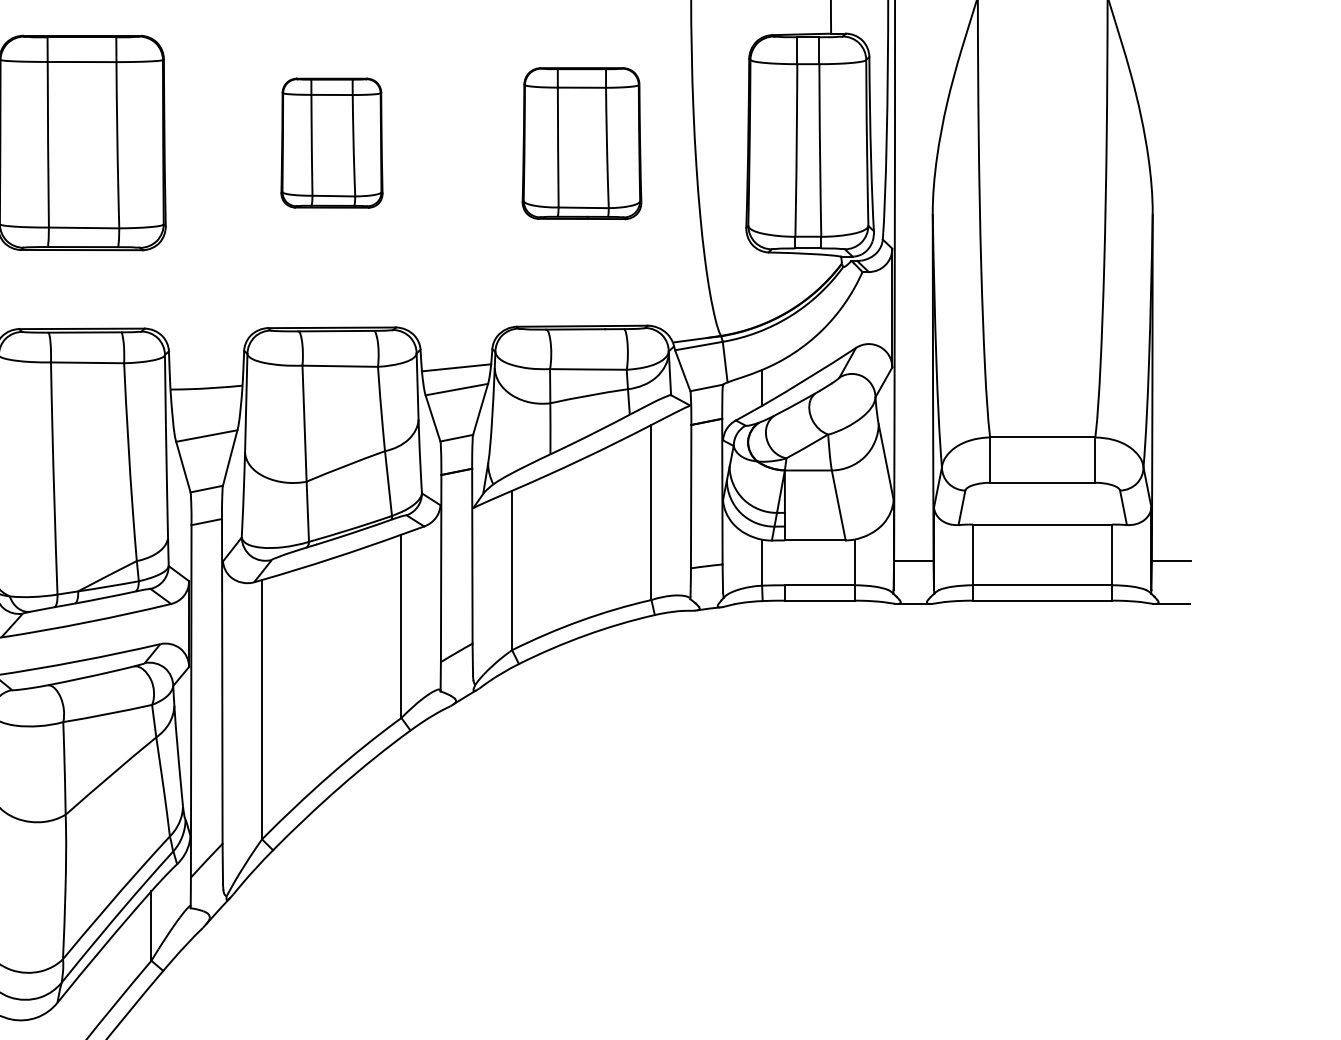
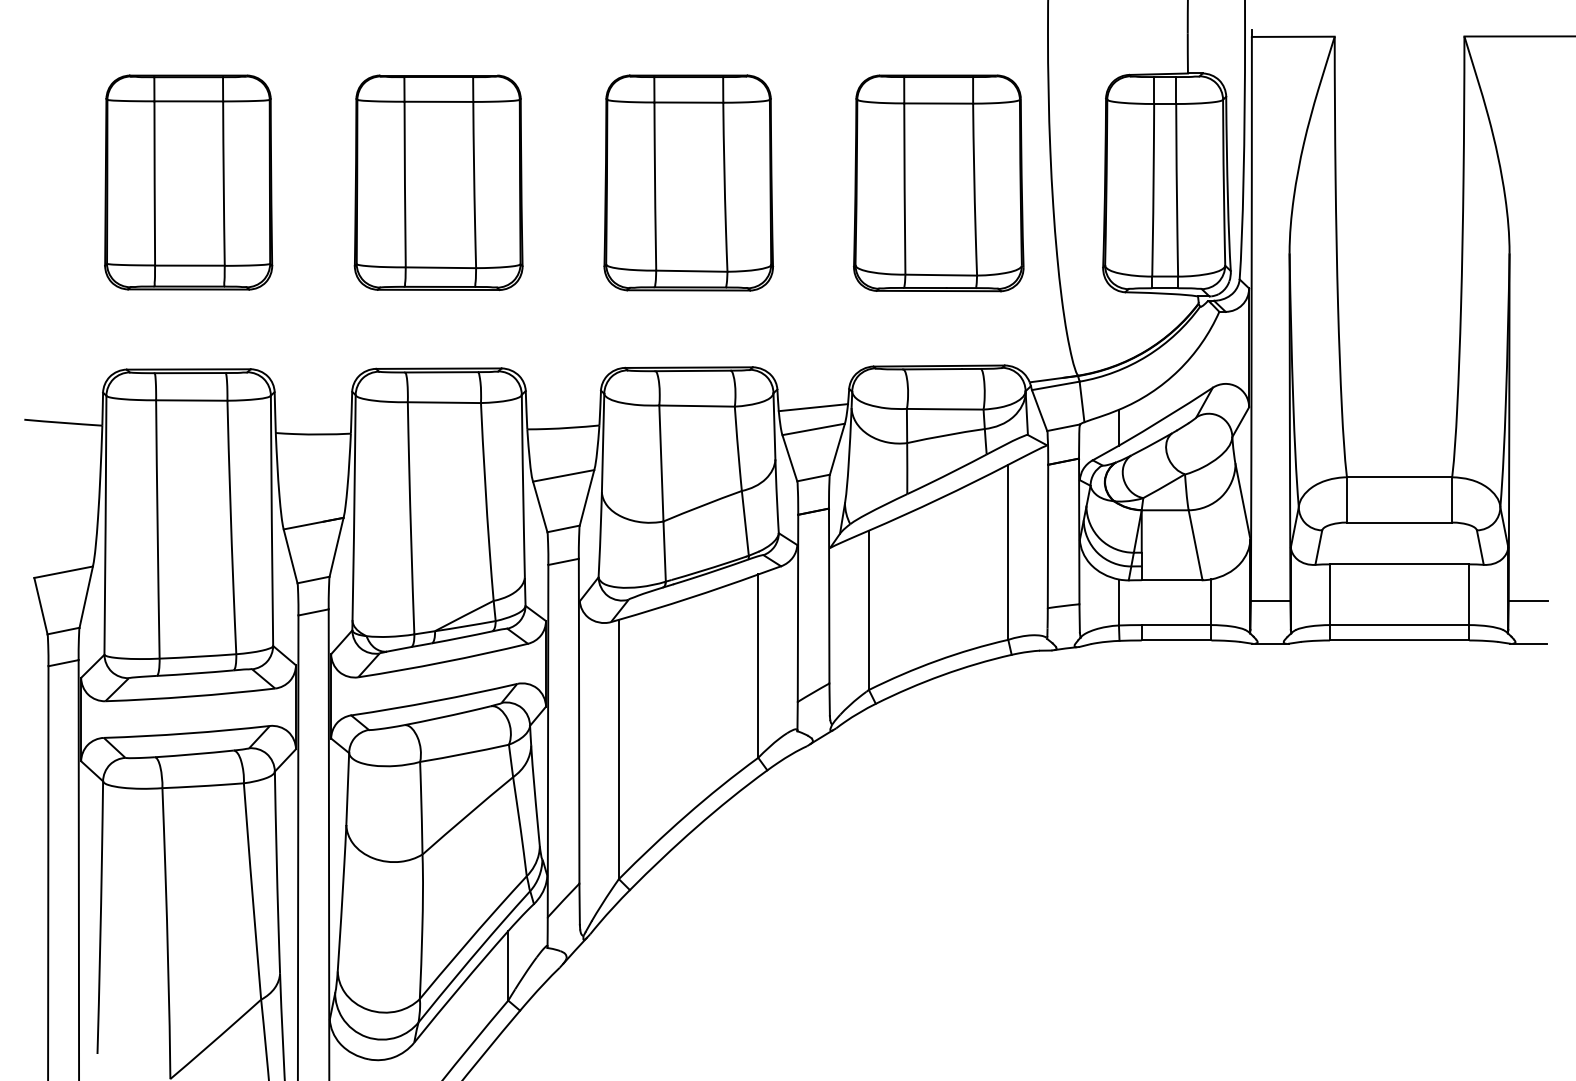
part: (331, 142) -> (688, 182), size x1.67
part: (581, 143) -> (938, 183), size x1.43

